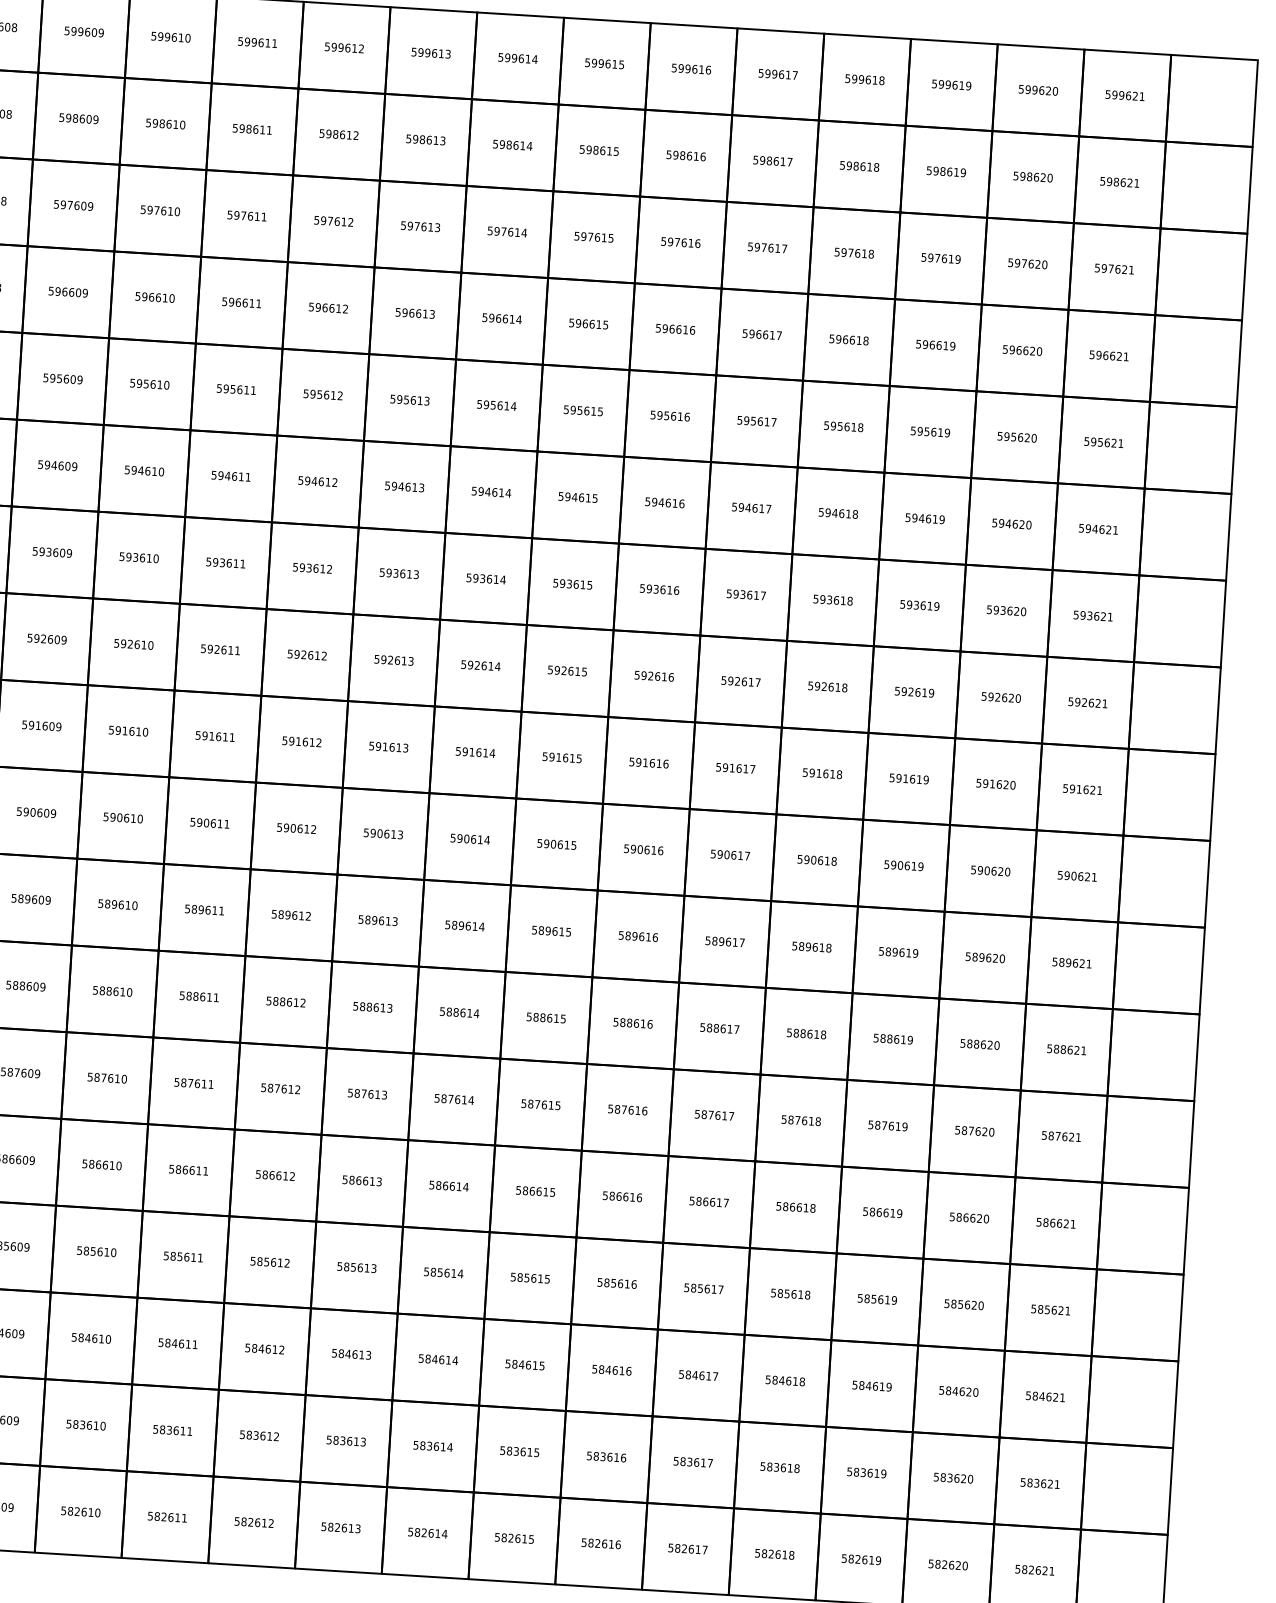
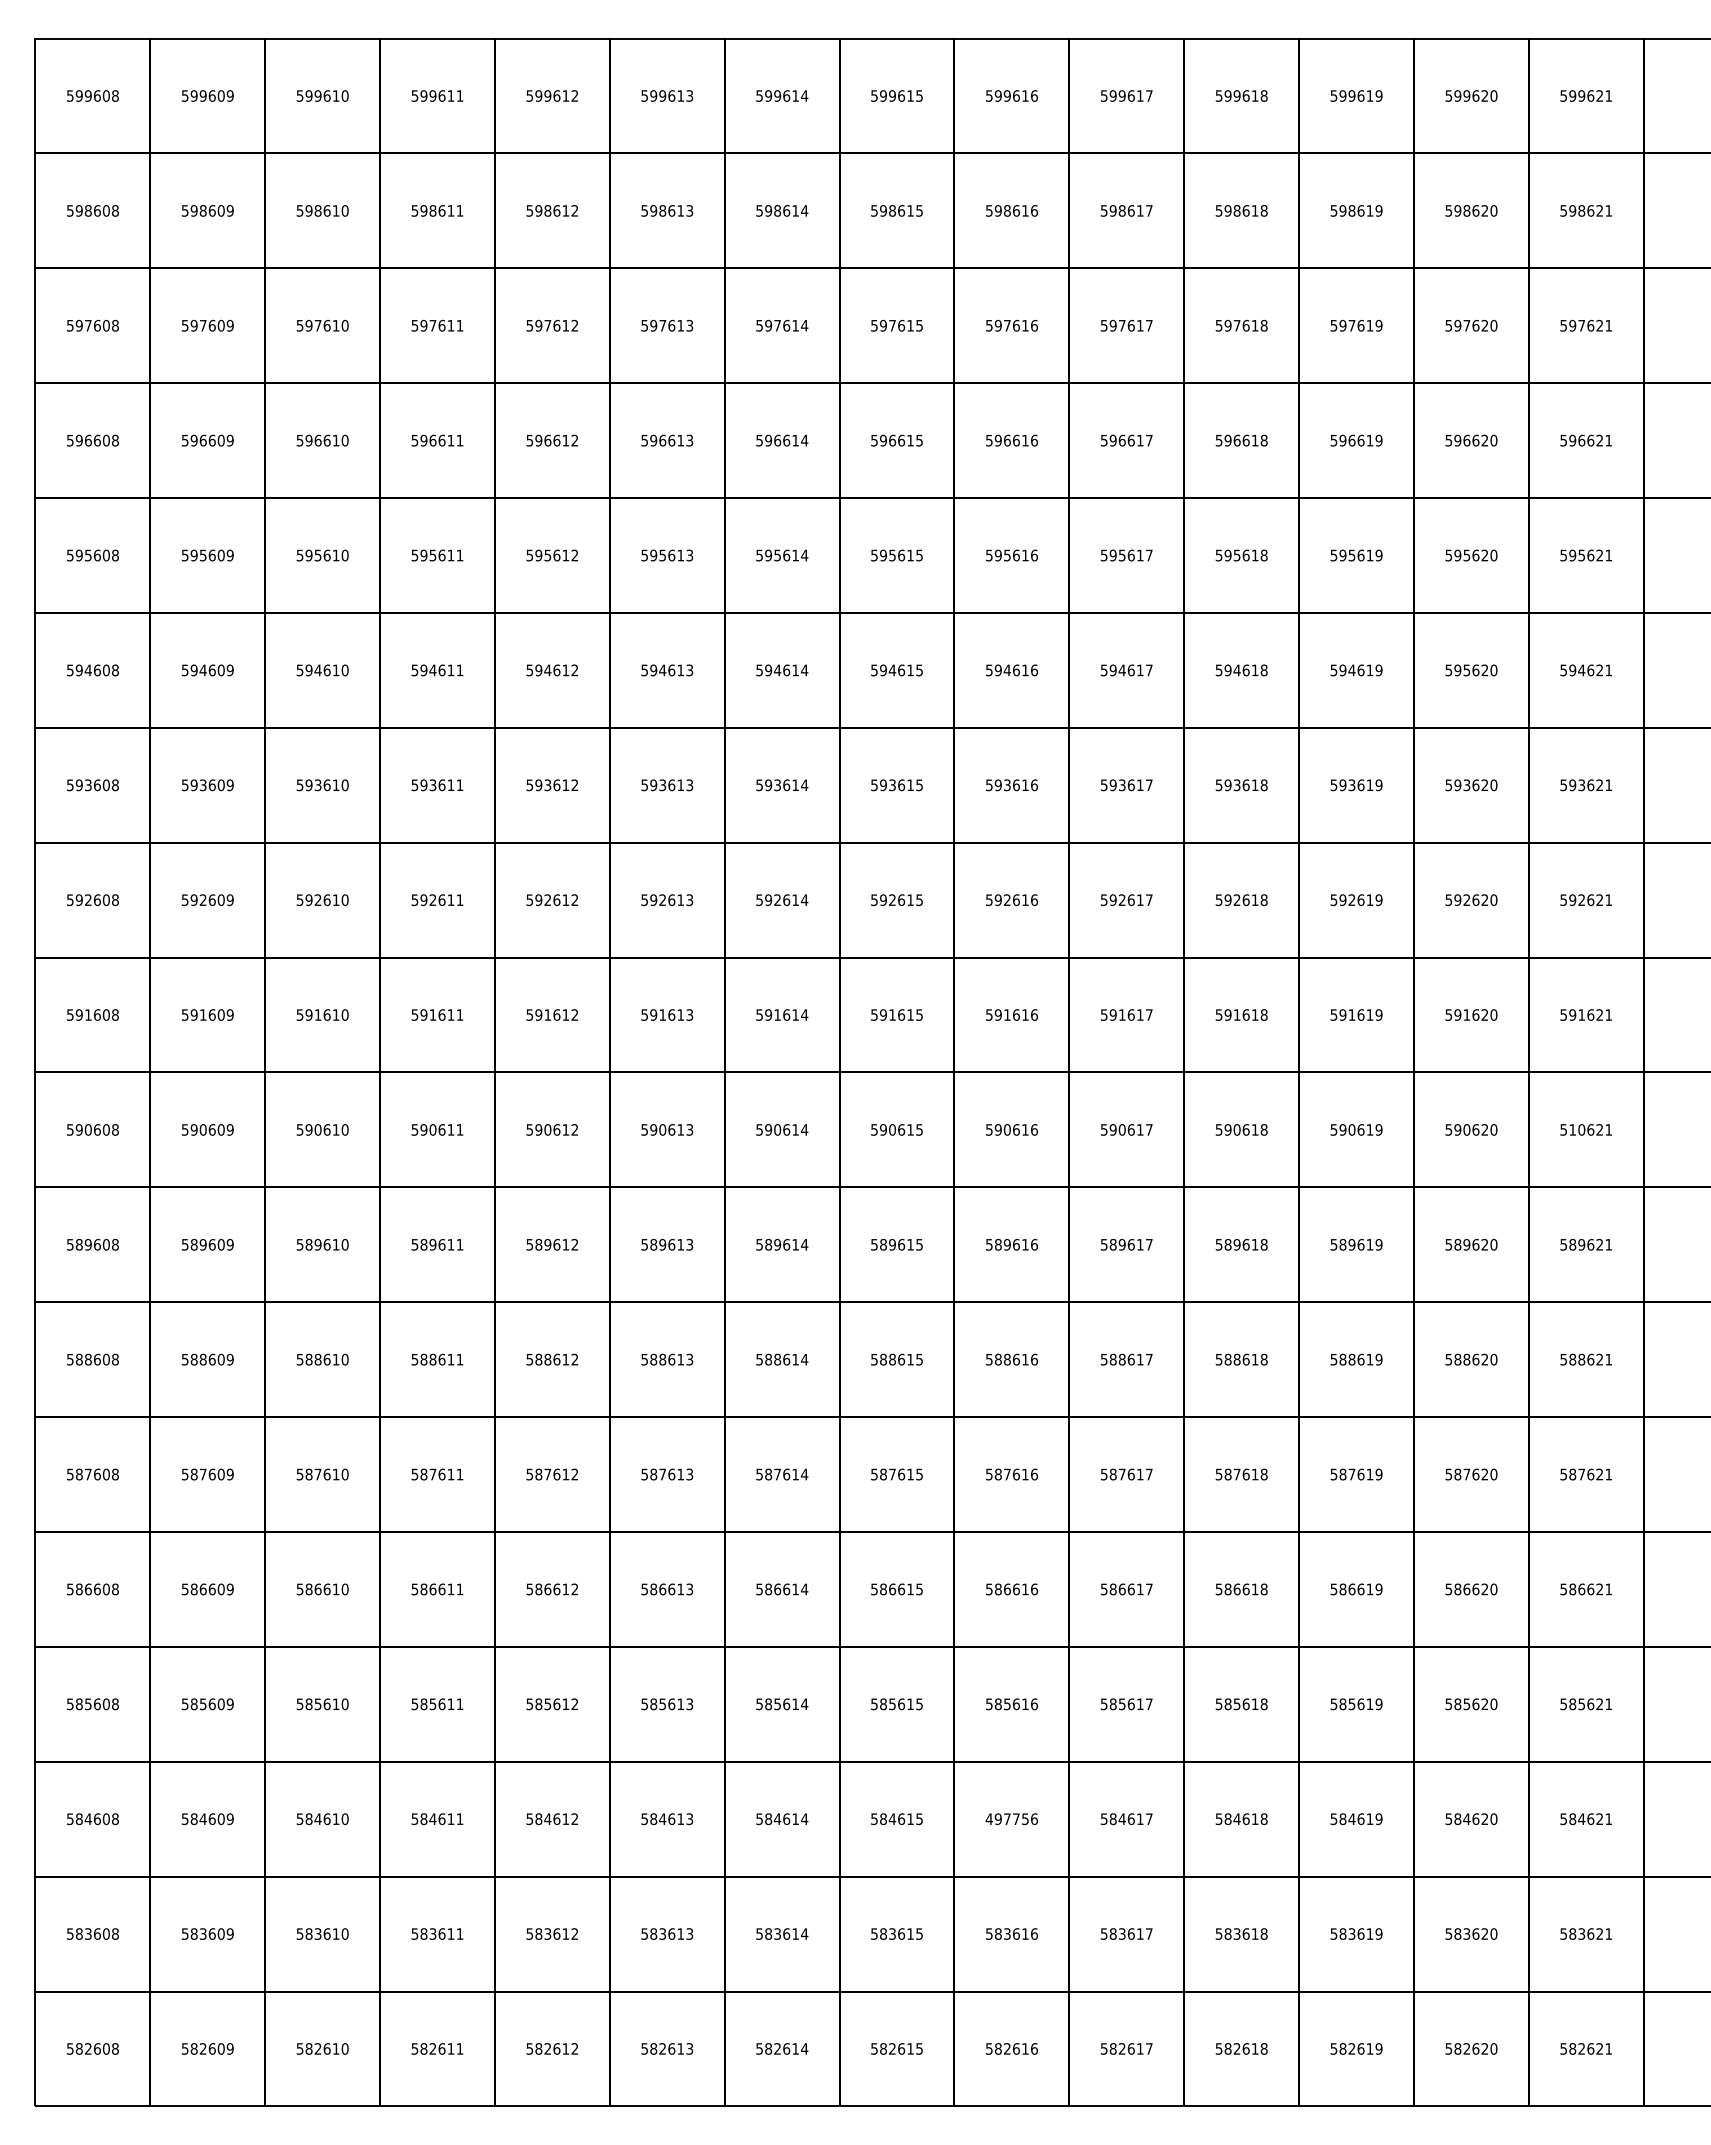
text: (1008, 523) -> (1466, 670), 594620 -> 595620
text: (1067, 875) -> (1572, 1129), 590621 -> 510621
text: (607, 1370) -> (1006, 1819), 584616 -> 497756

